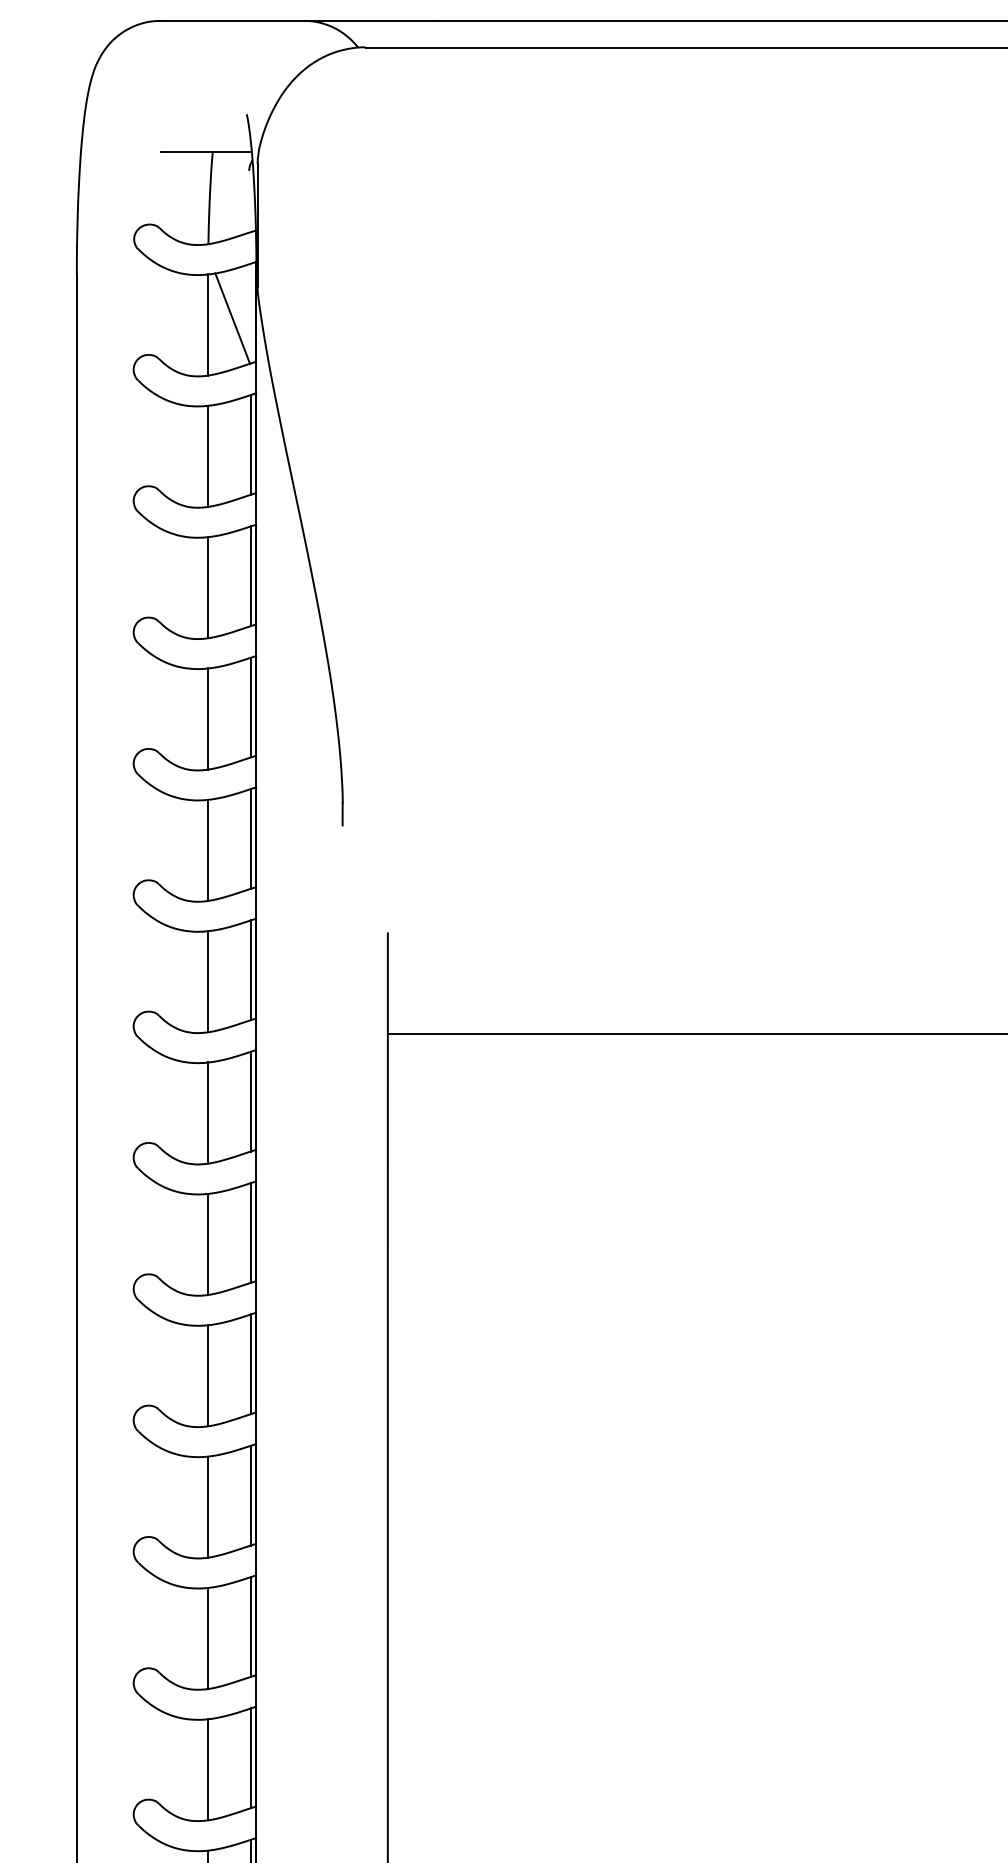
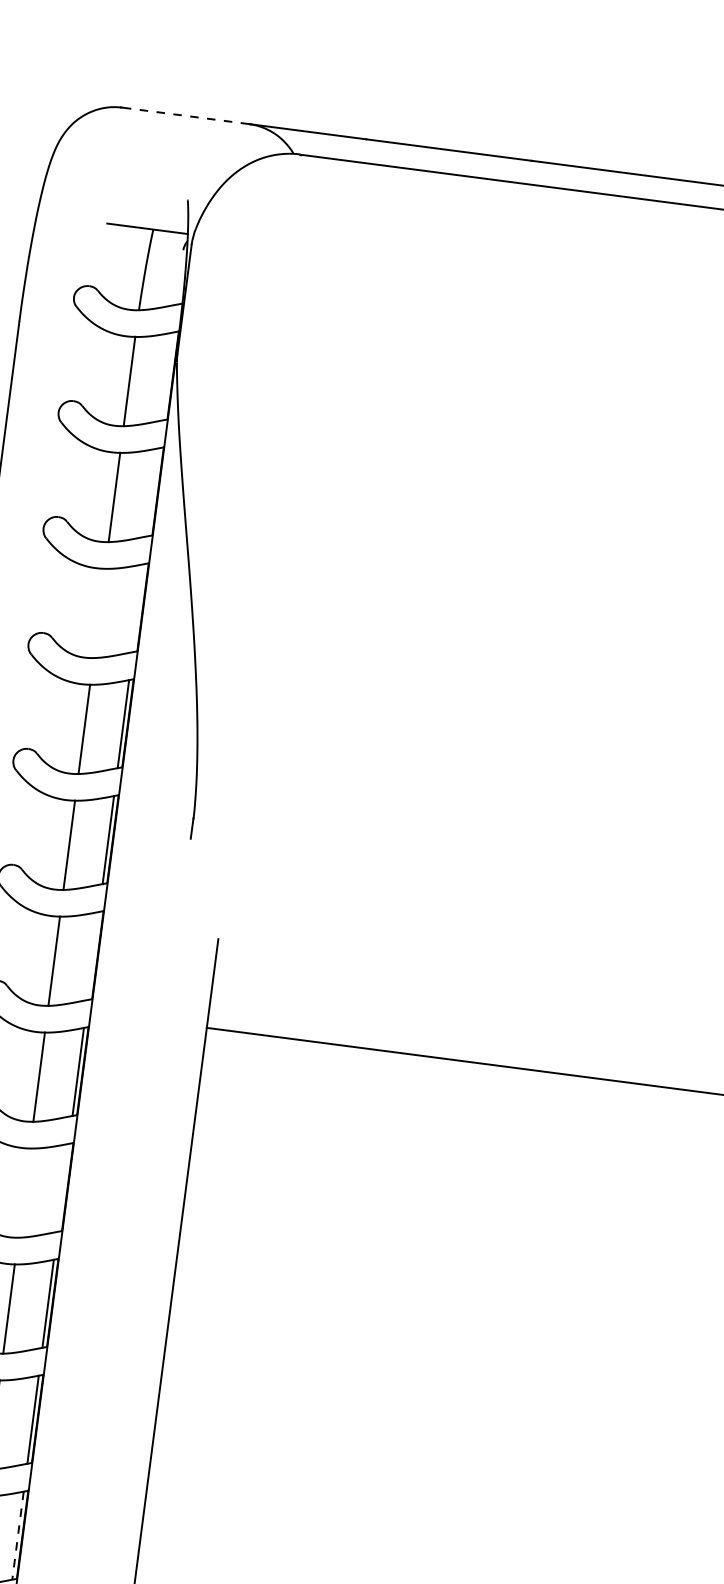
line: (232, 20) -> (185, 115), solid -> dashed
line: (232, 318) -> (151, 378), removed
line: (250, 444) -> (153, 491), removed
line: (250, 576) -> (138, 608), removed
line: (208, 587) -> (99, 613), removed
line: (250, 970) -> (92, 956), removed
line: (250, 1232) -> (62, 1187), removed
line: (208, 1243) -> (24, 1192), removed
line: (250, 1626) -> (17, 1535), solid -> dashed

